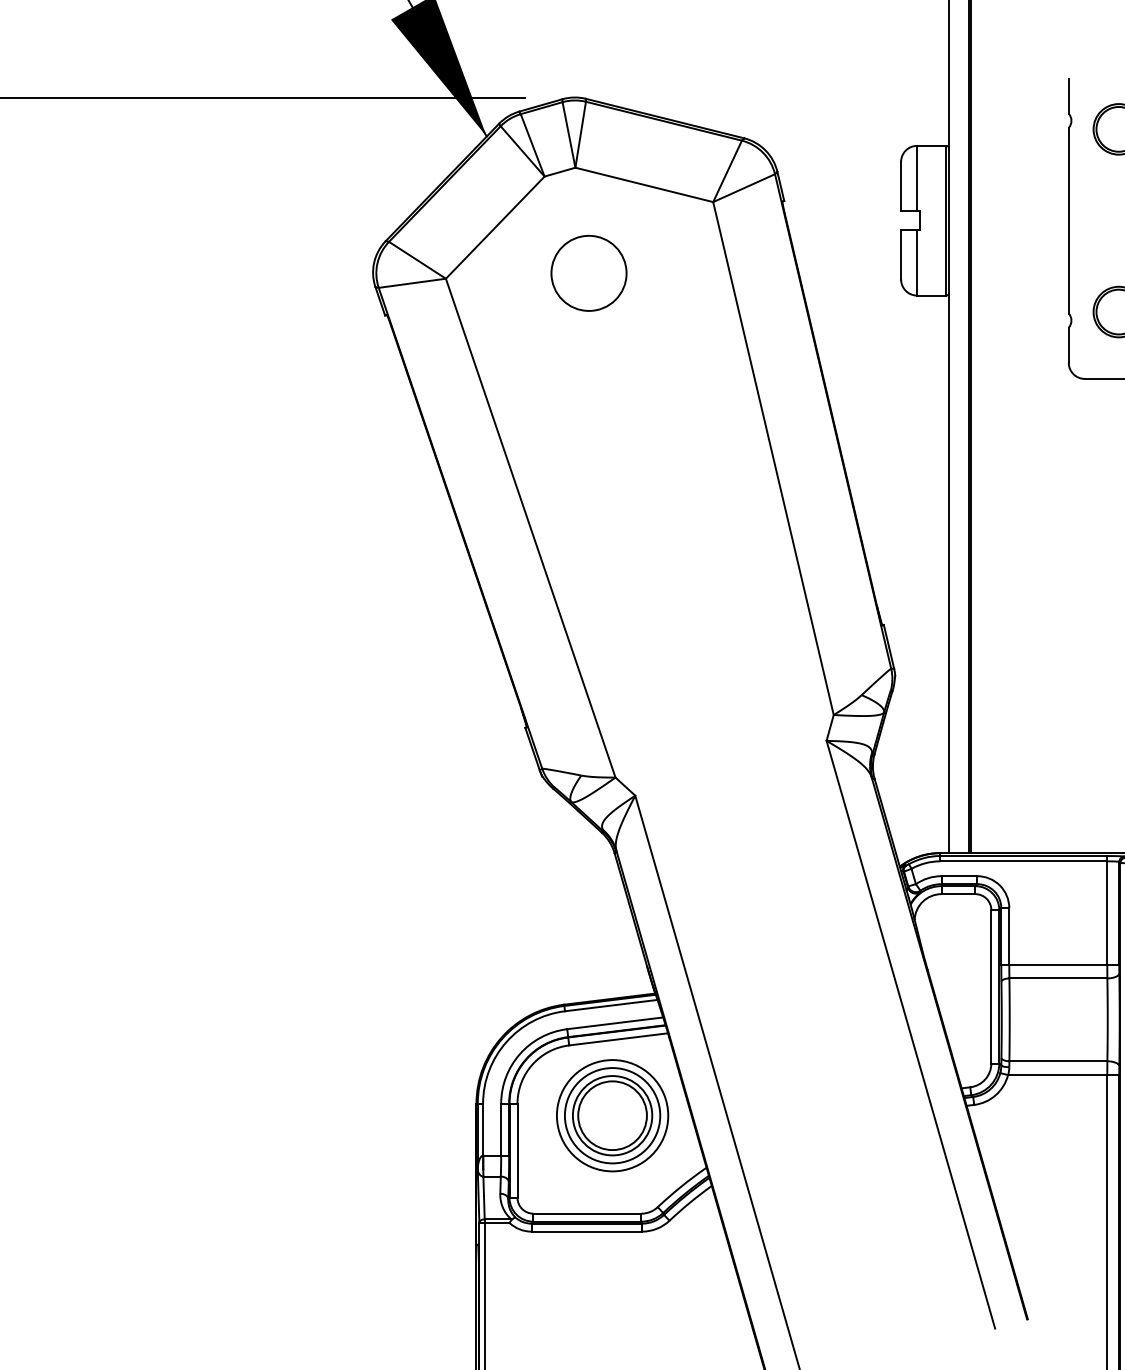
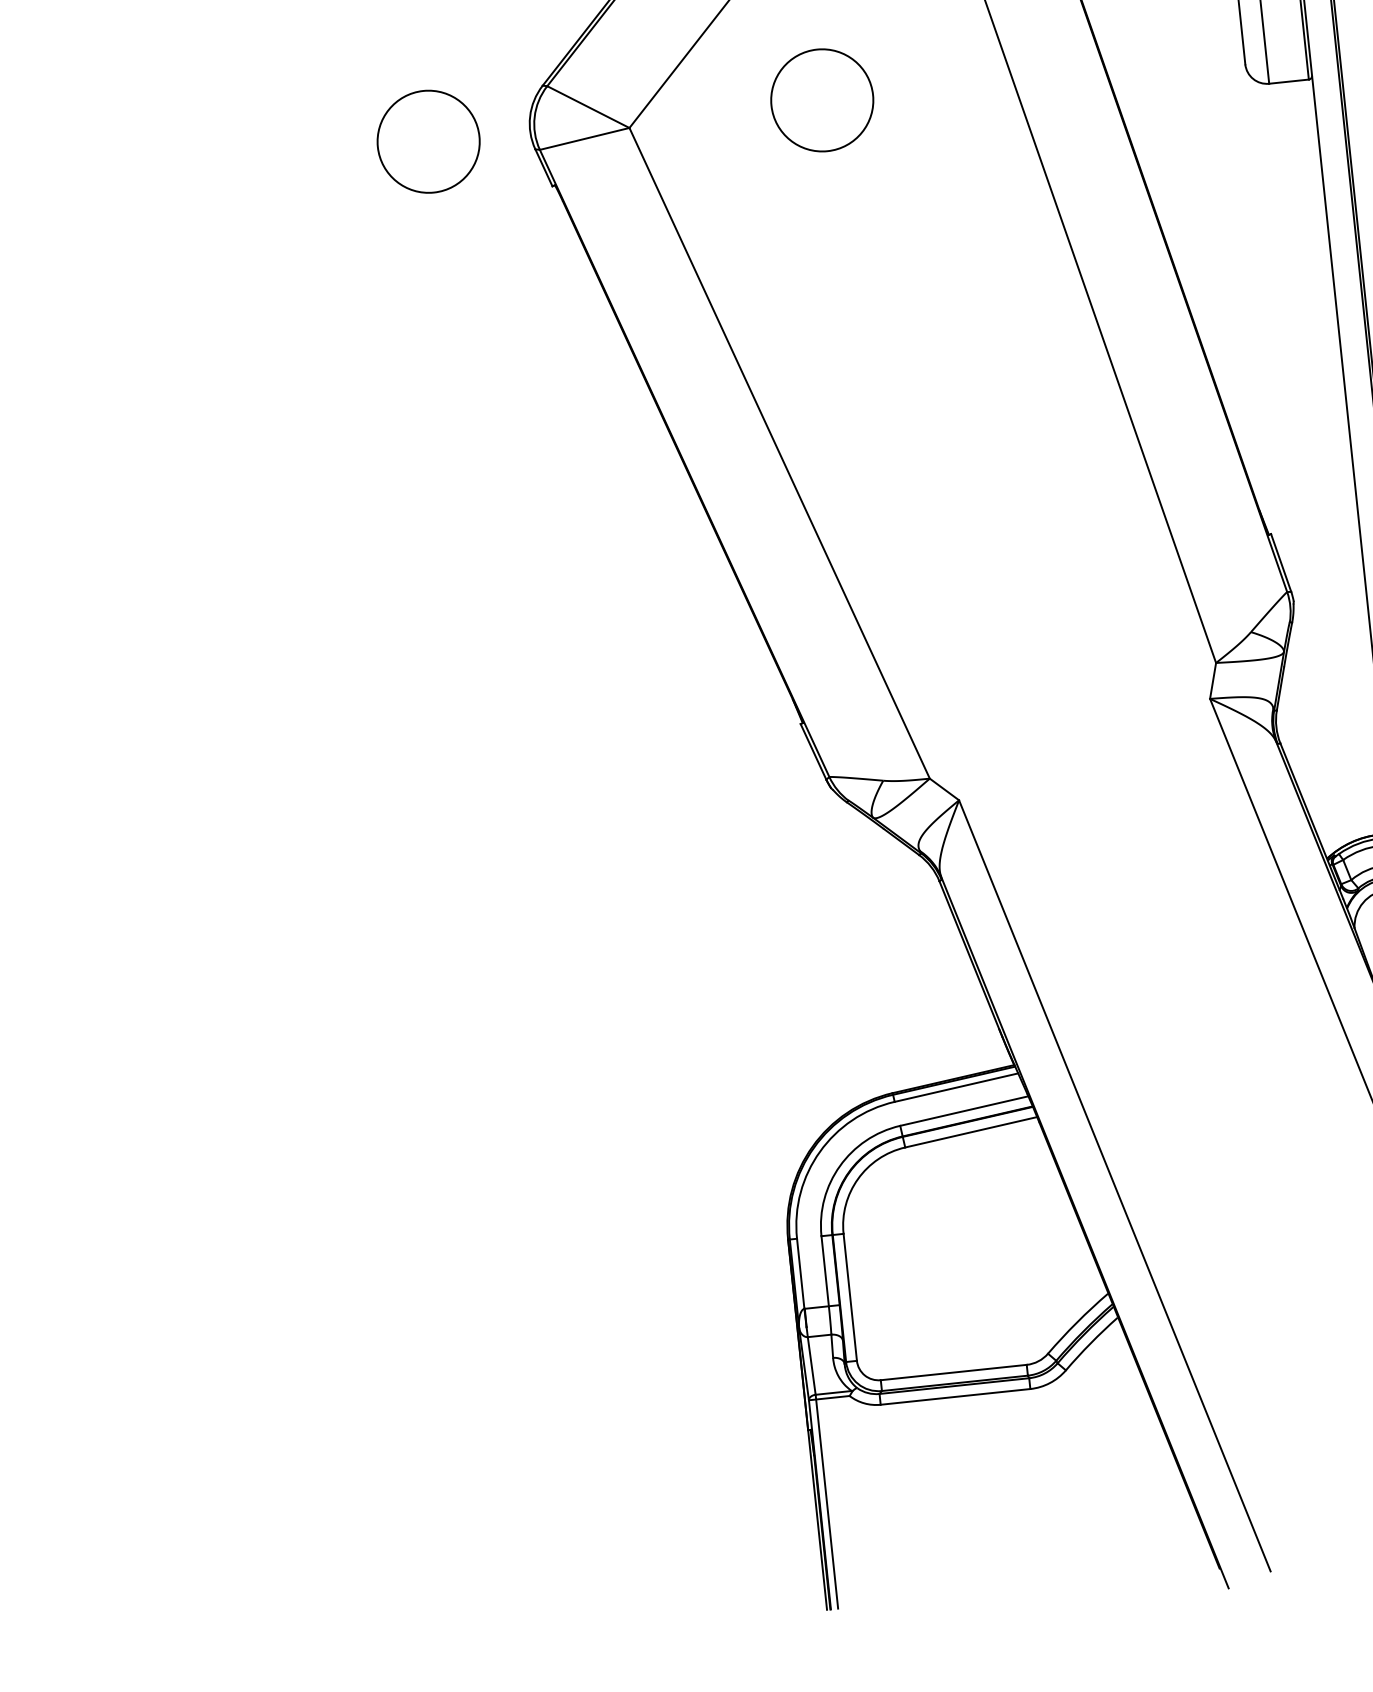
circle: (297, 273) -> (427, 141), added
part: (612, 1115) -> (973, 1236), removed

